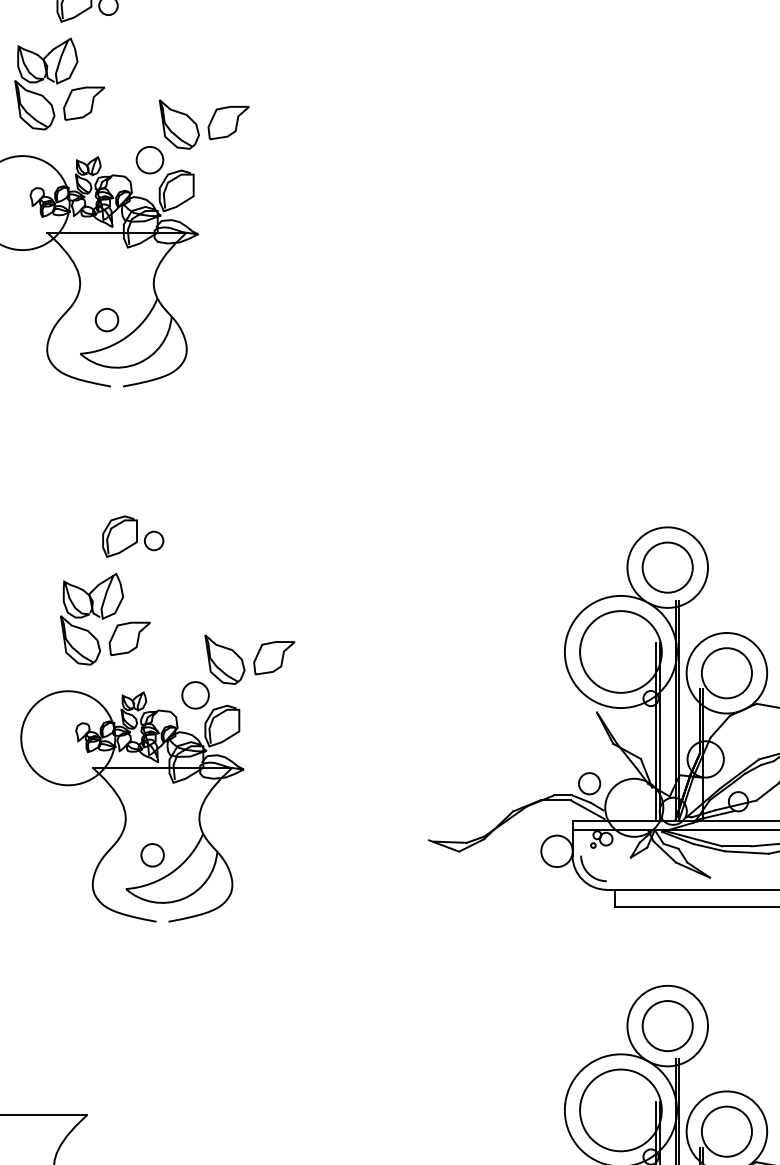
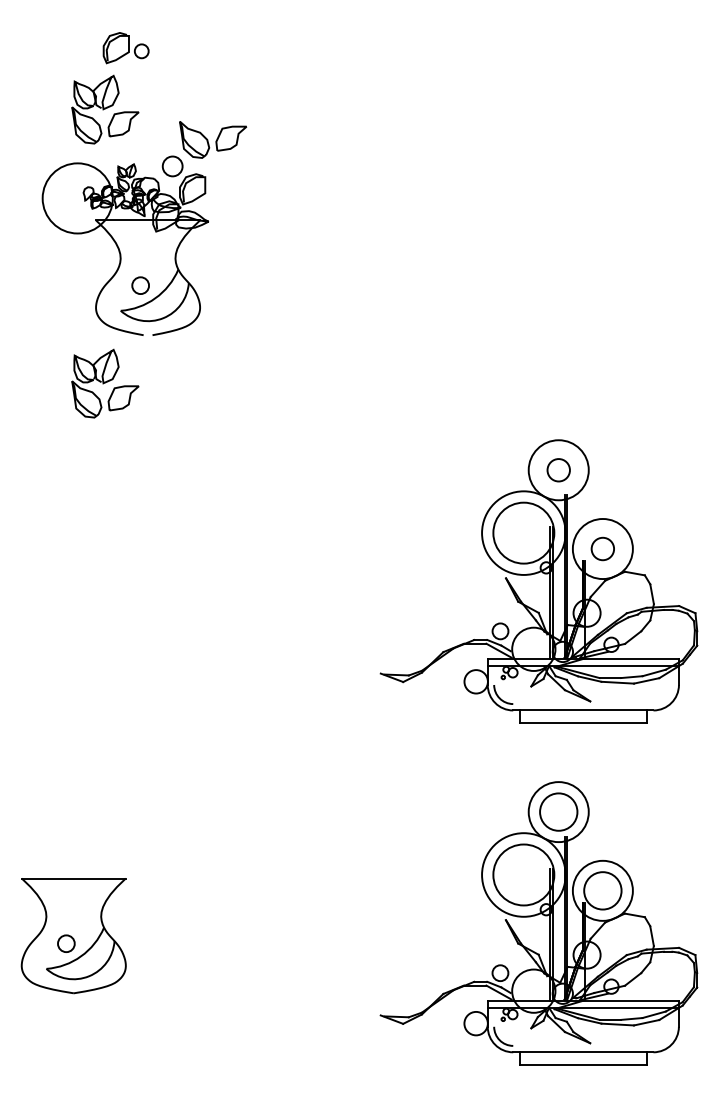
part: (59, 451) -> (105, 383), added
circle: (667, 566) -> (558, 469), size x0.6
circle: (726, 672) -> (602, 548), size x0.6
part: (157, 718) -> (178, 582), removed

